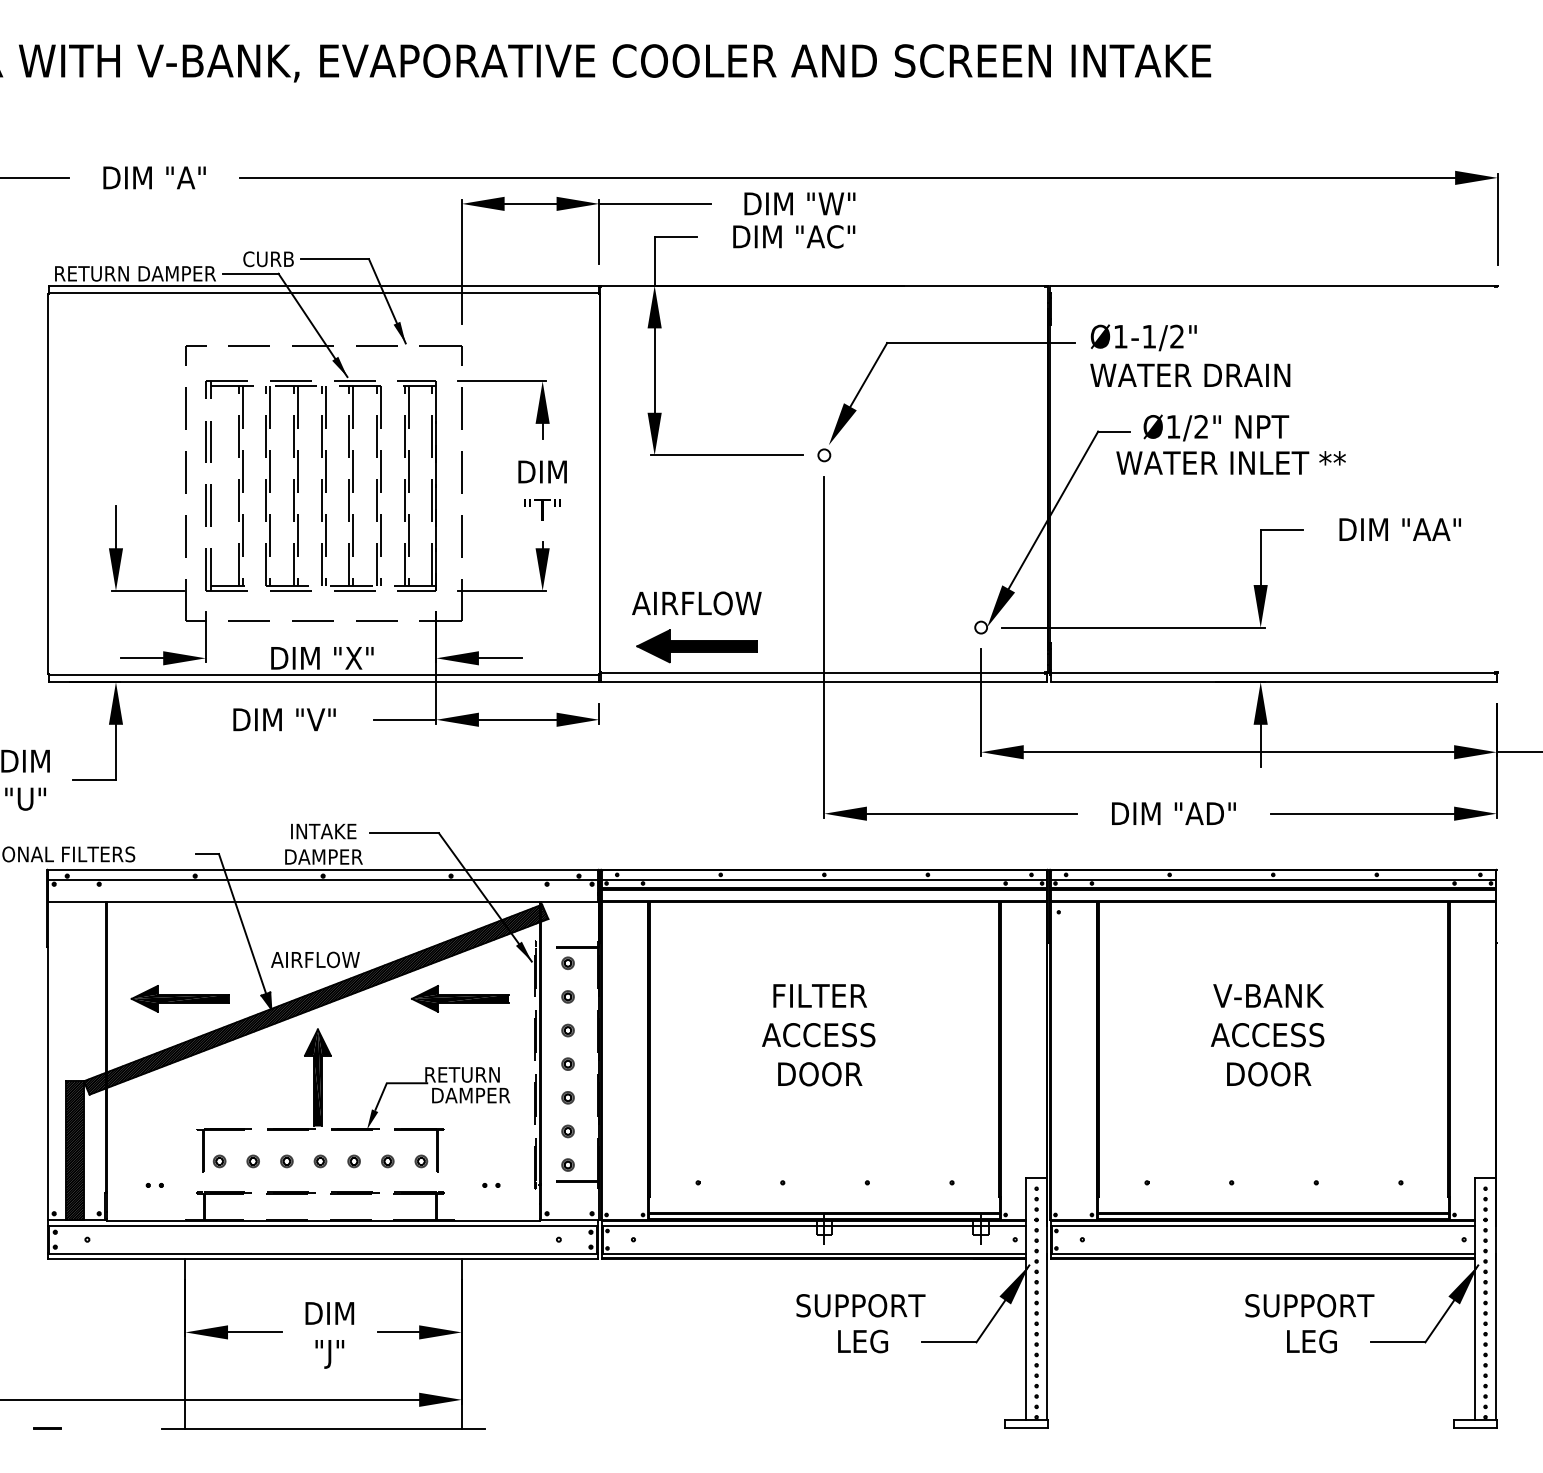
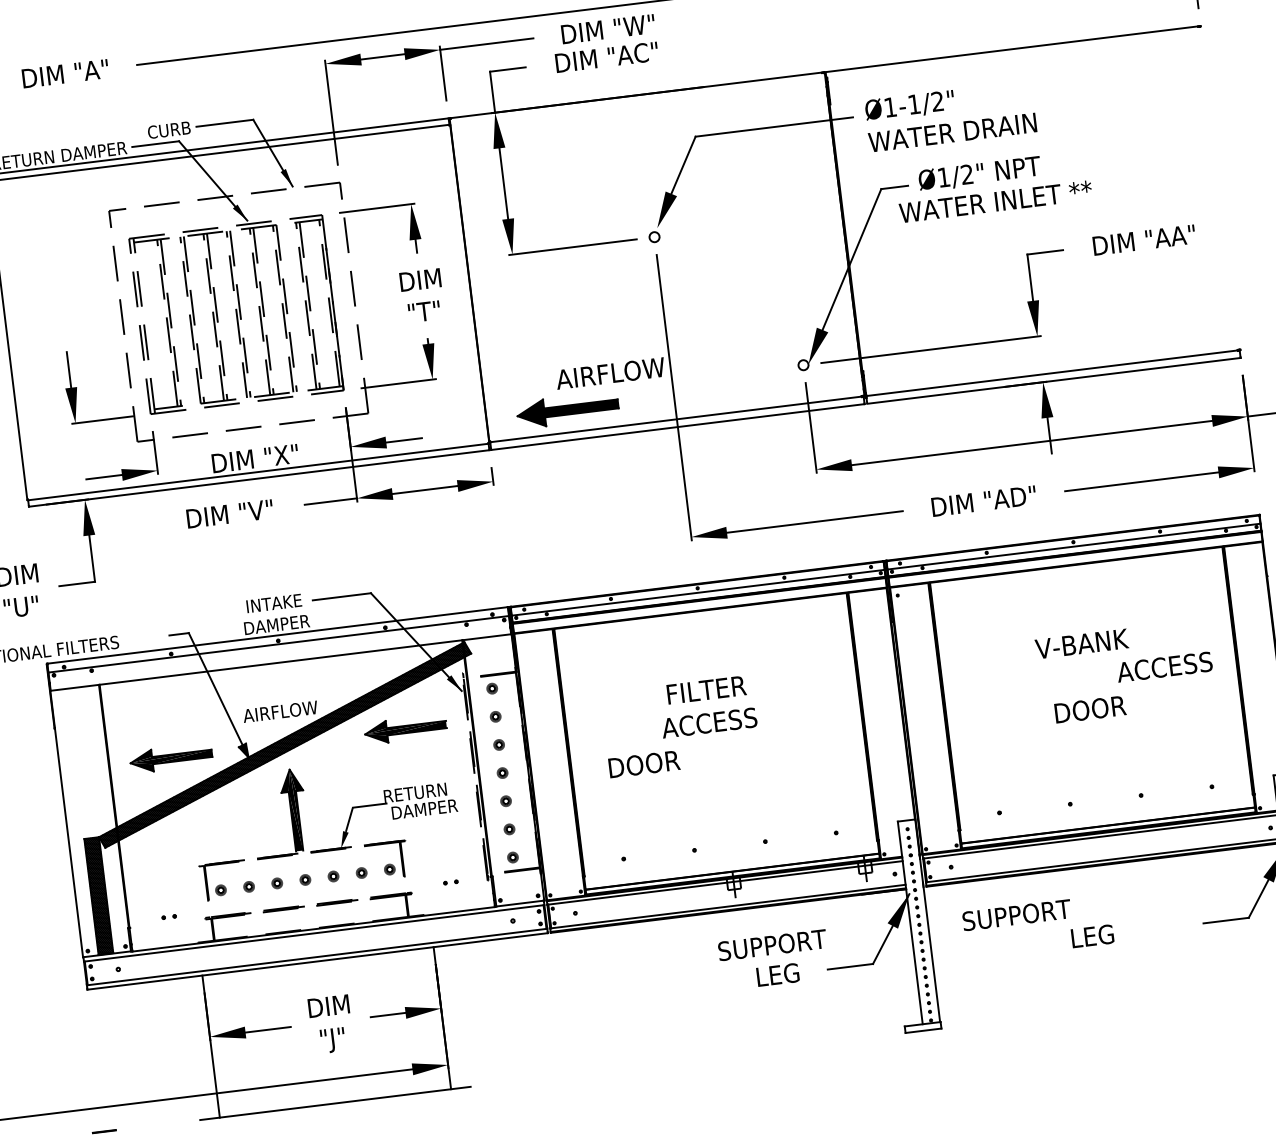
text: (696, 603) -> (610, 373), moved
text: (1267, 1035) -> (1164, 667), moved
text: (820, 1074) -> (644, 764), moved
text: (1309, 1305) -> (1016, 915), moved
text: (1311, 1341) -> (1092, 936), moved

